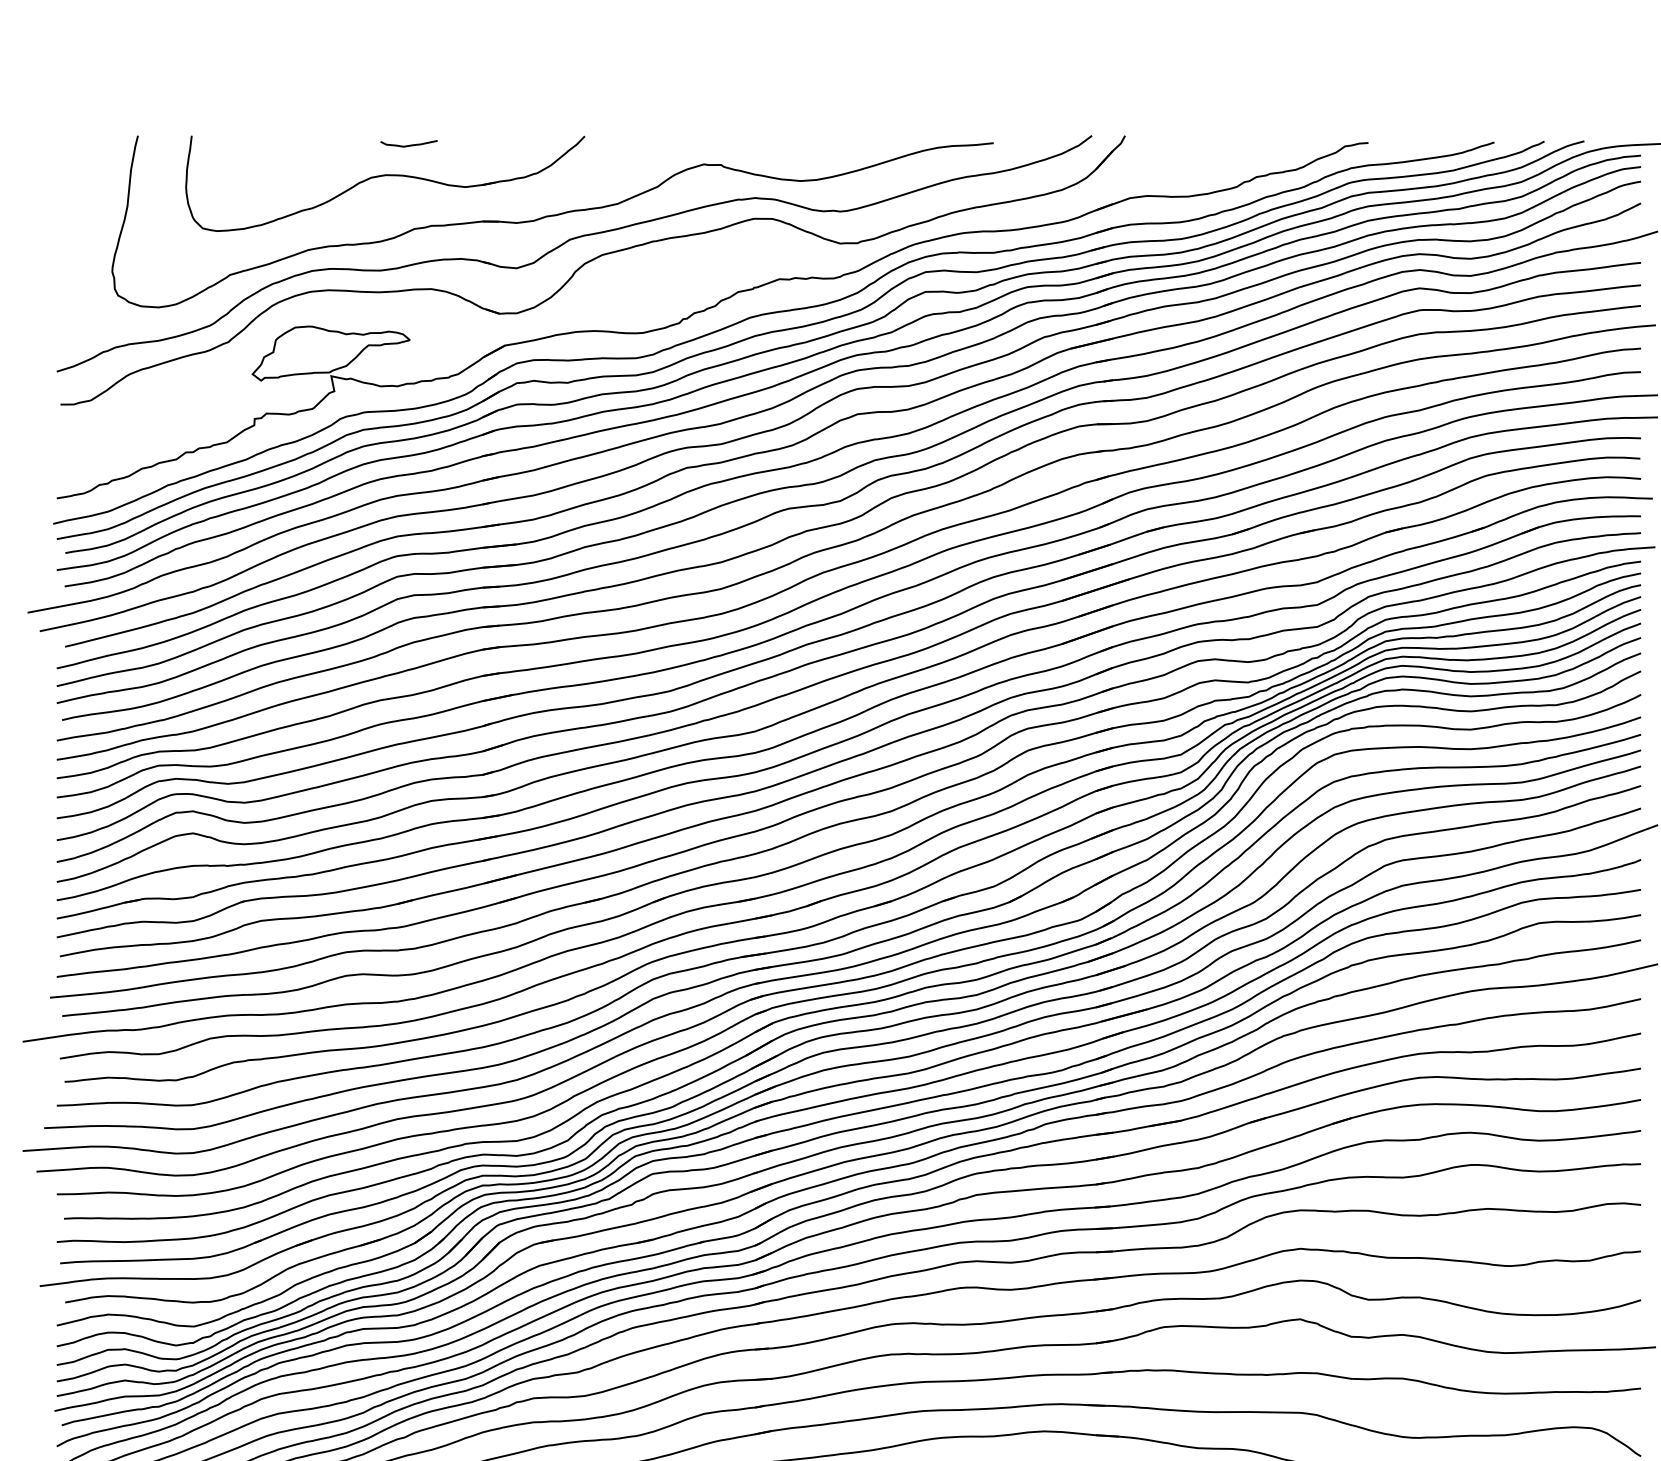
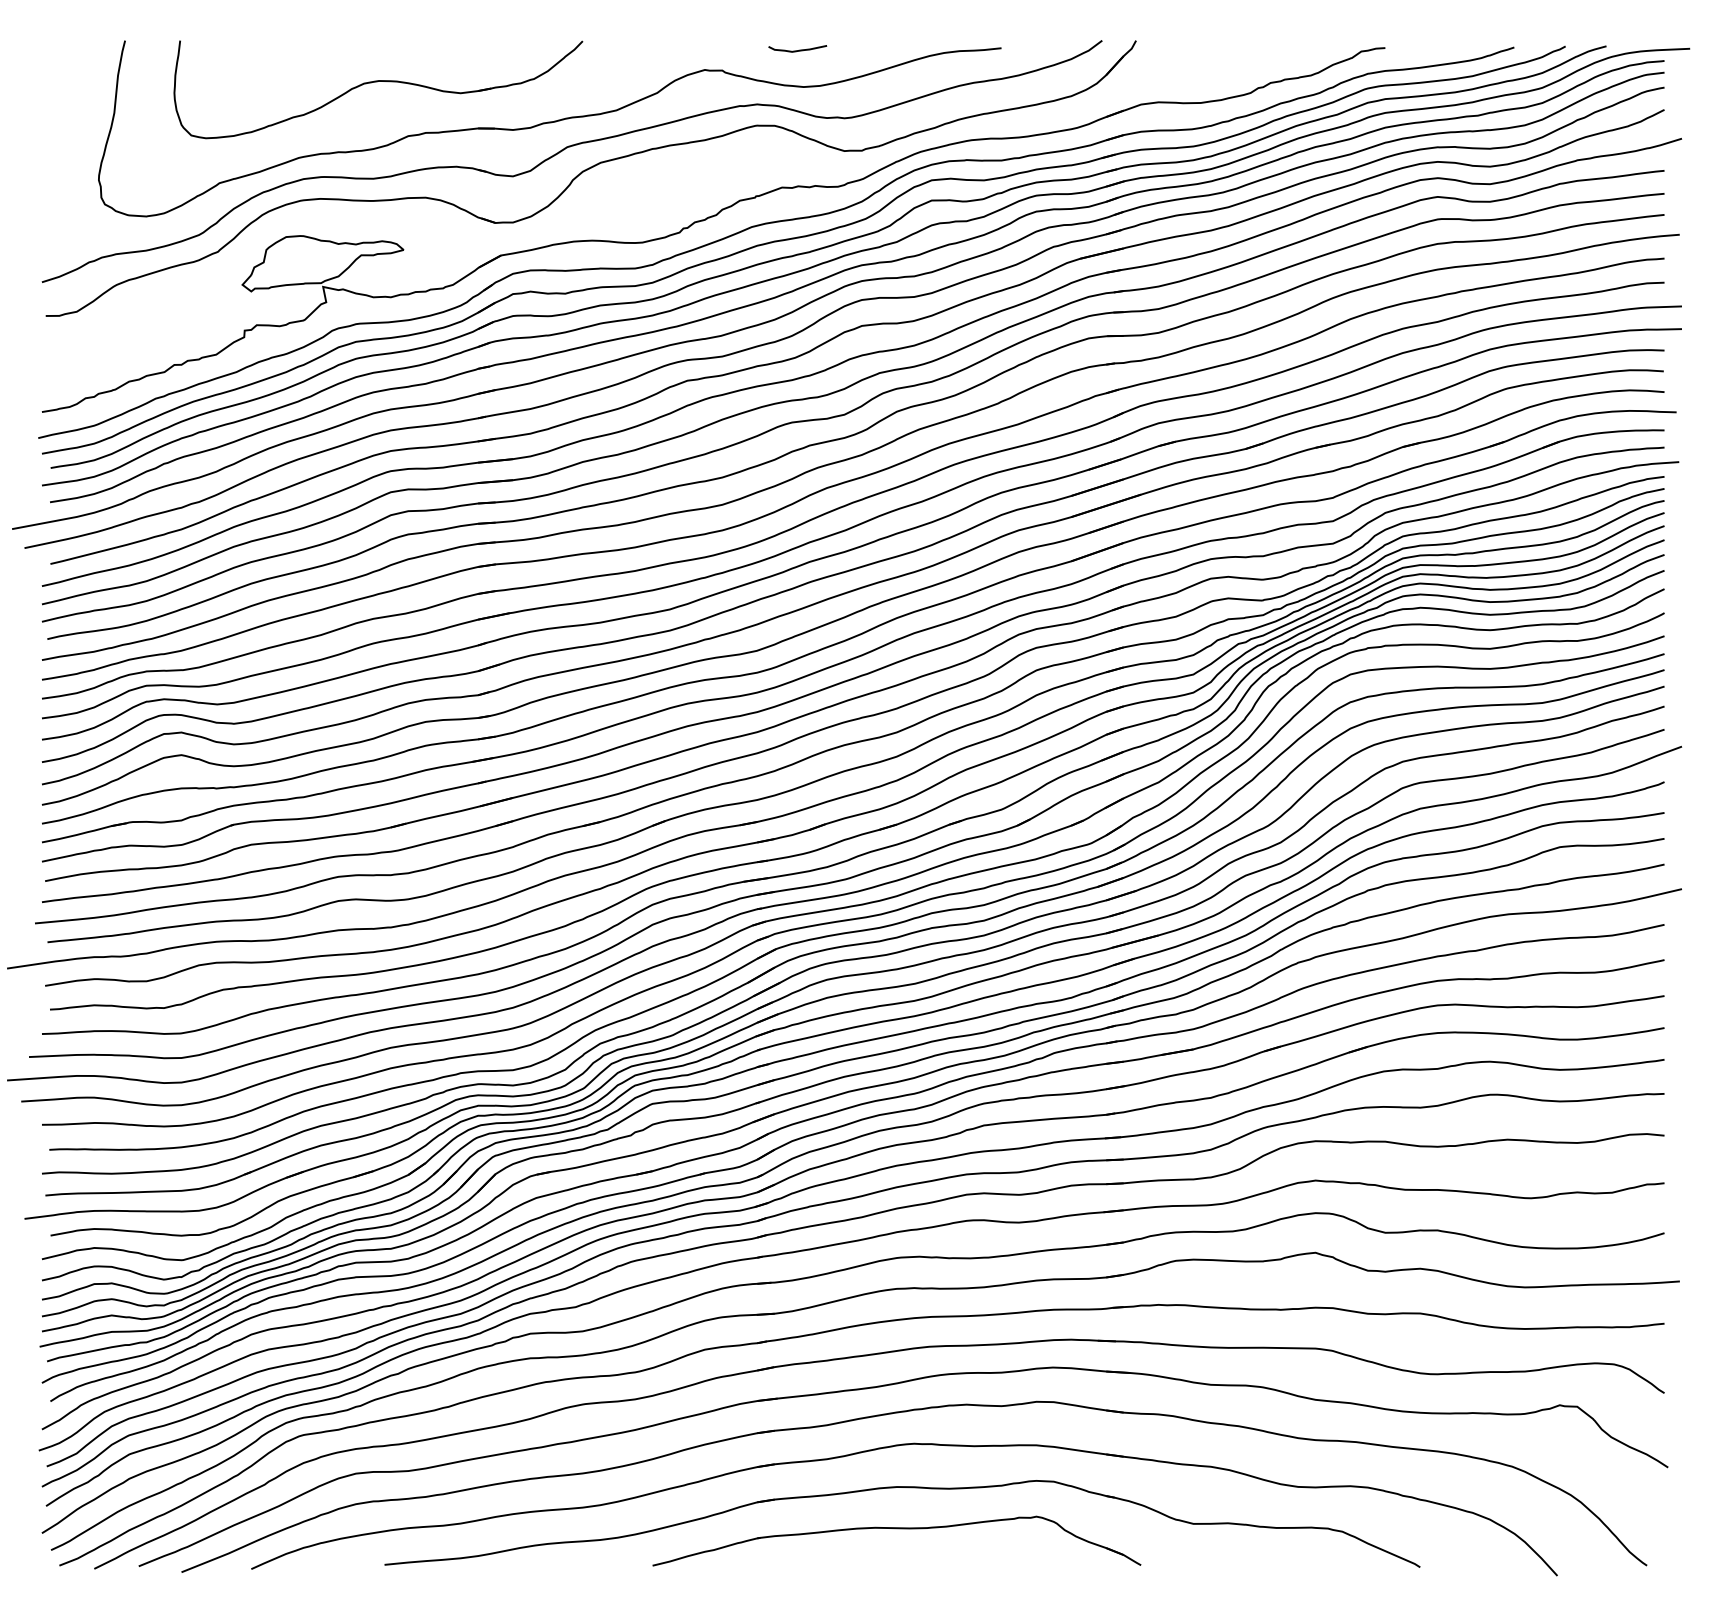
curve: (408, 145) -> (797, 50), moved

